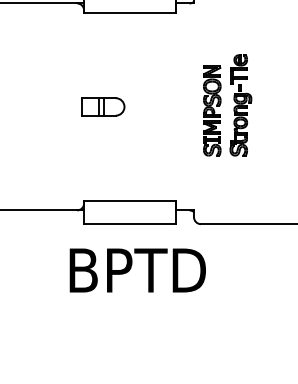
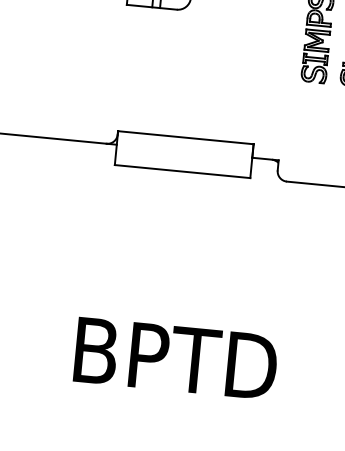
text: (137, 270) -> (175, 358), moved

